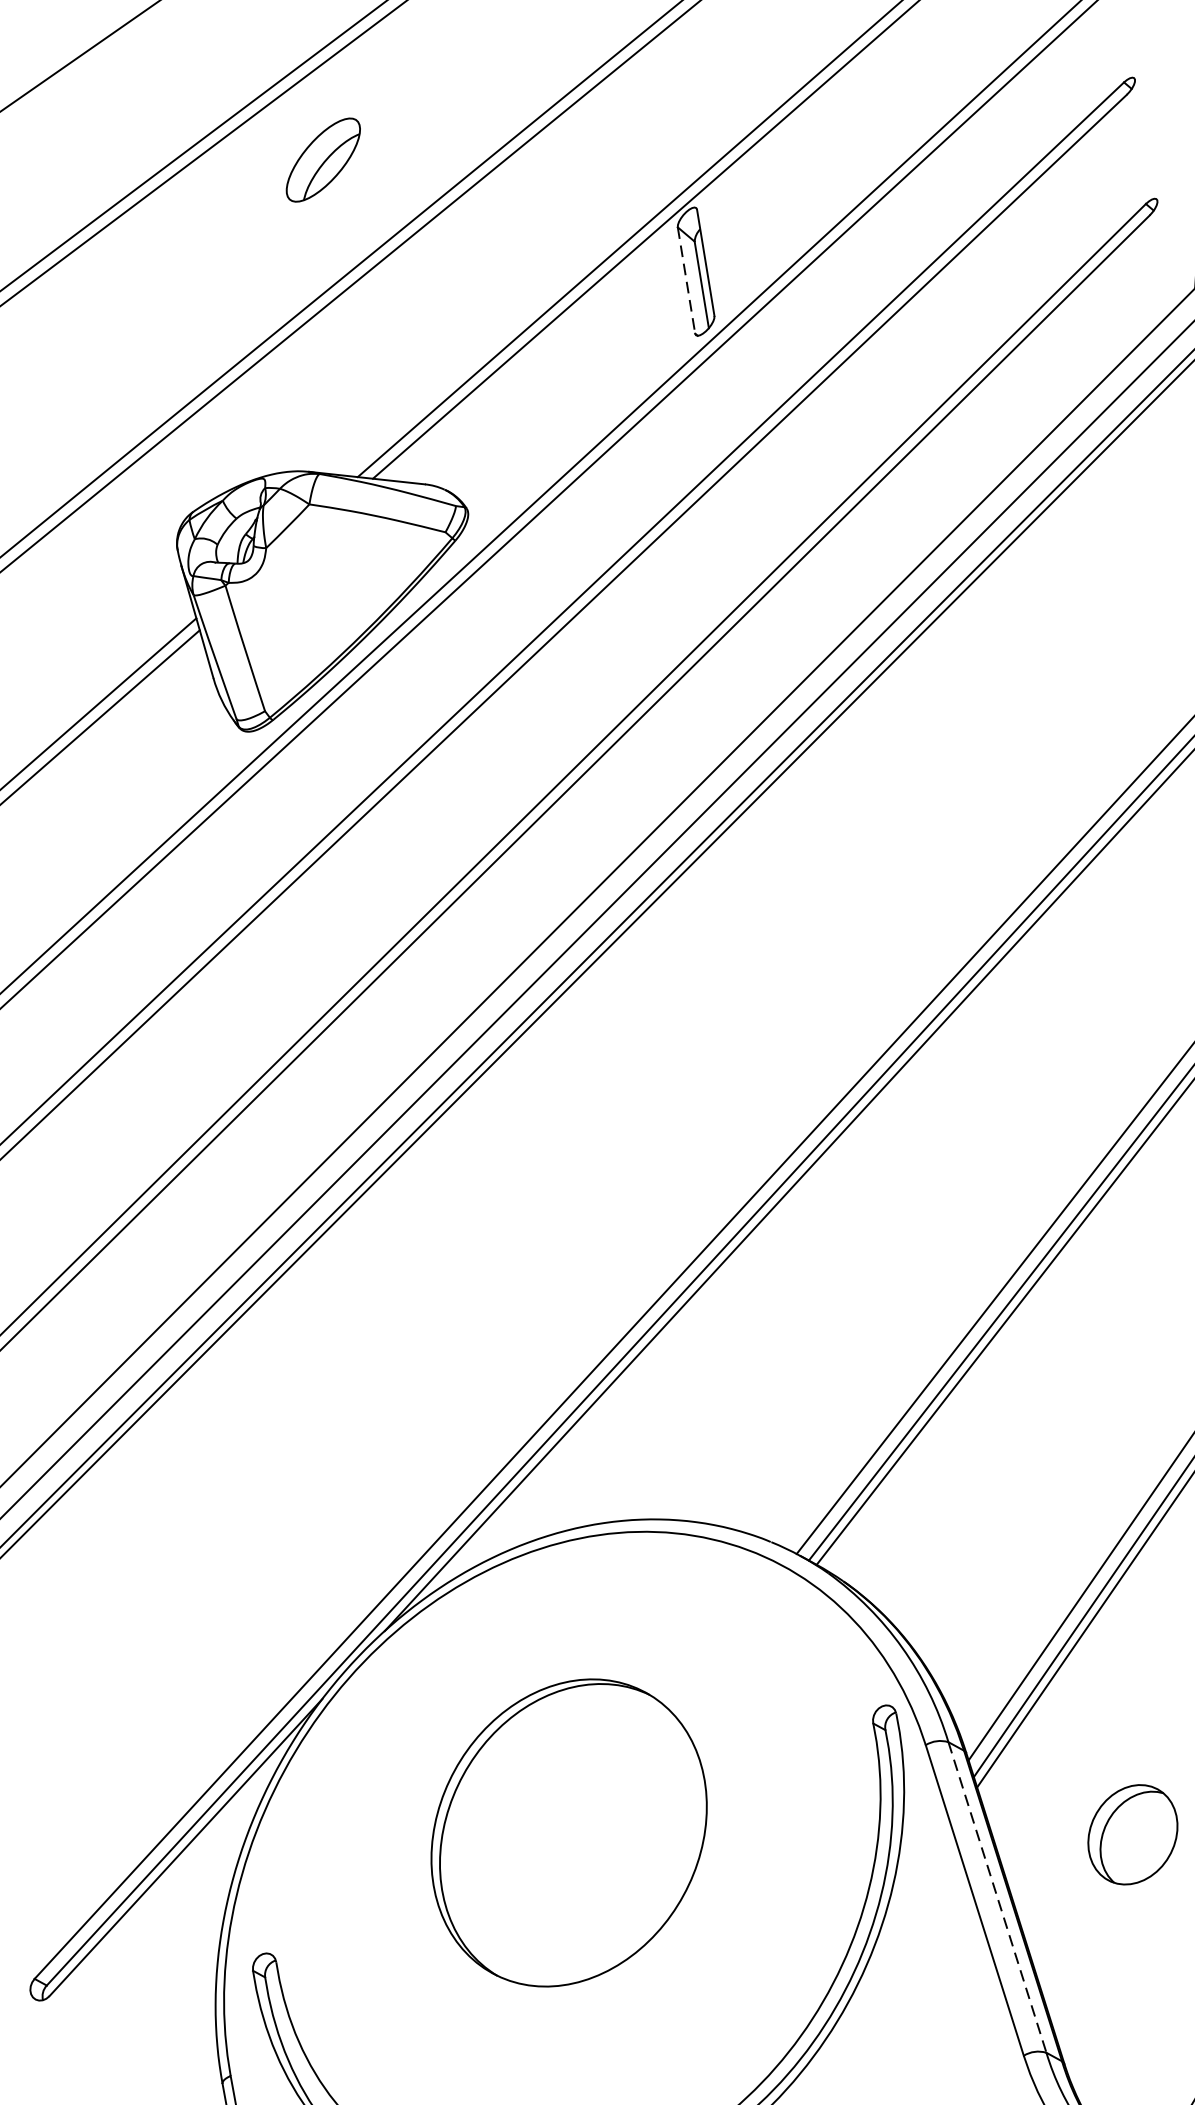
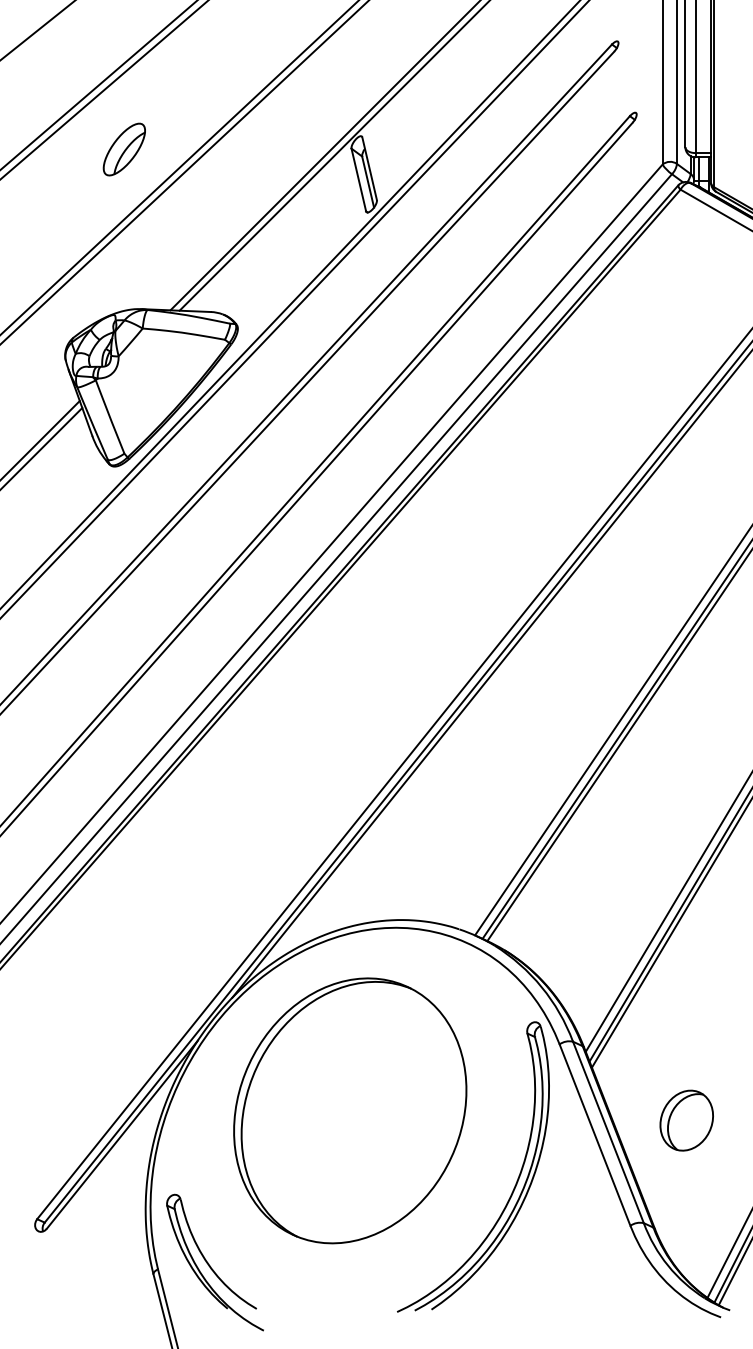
part: (321, 159) -> (123, 149), moved
line: (685, 281) -> (358, 180), dashed -> solid
part: (569, 1832) -> (350, 1110), size x1.43
part: (1132, 1834) -> (686, 1120), moved
line: (997, 1897) -> (608, 1132), dashed -> solid

